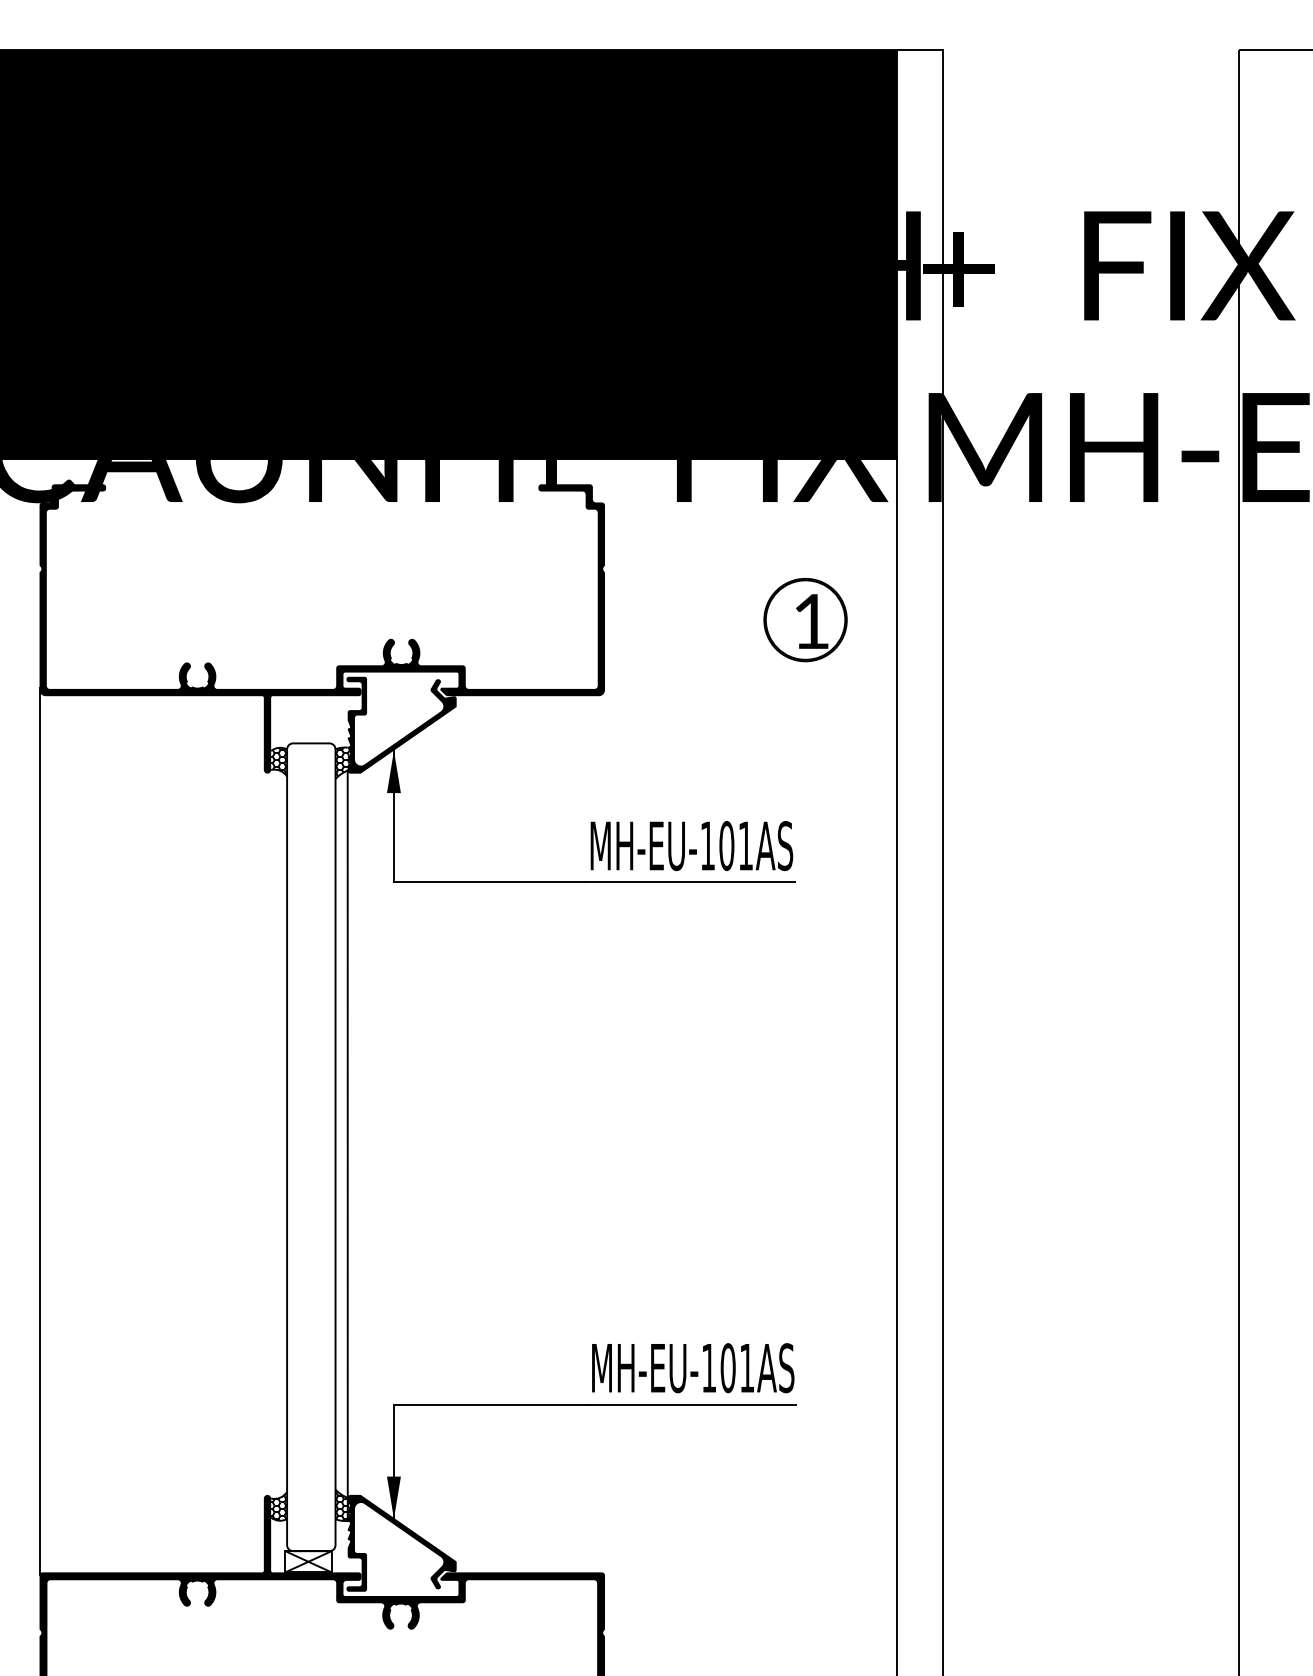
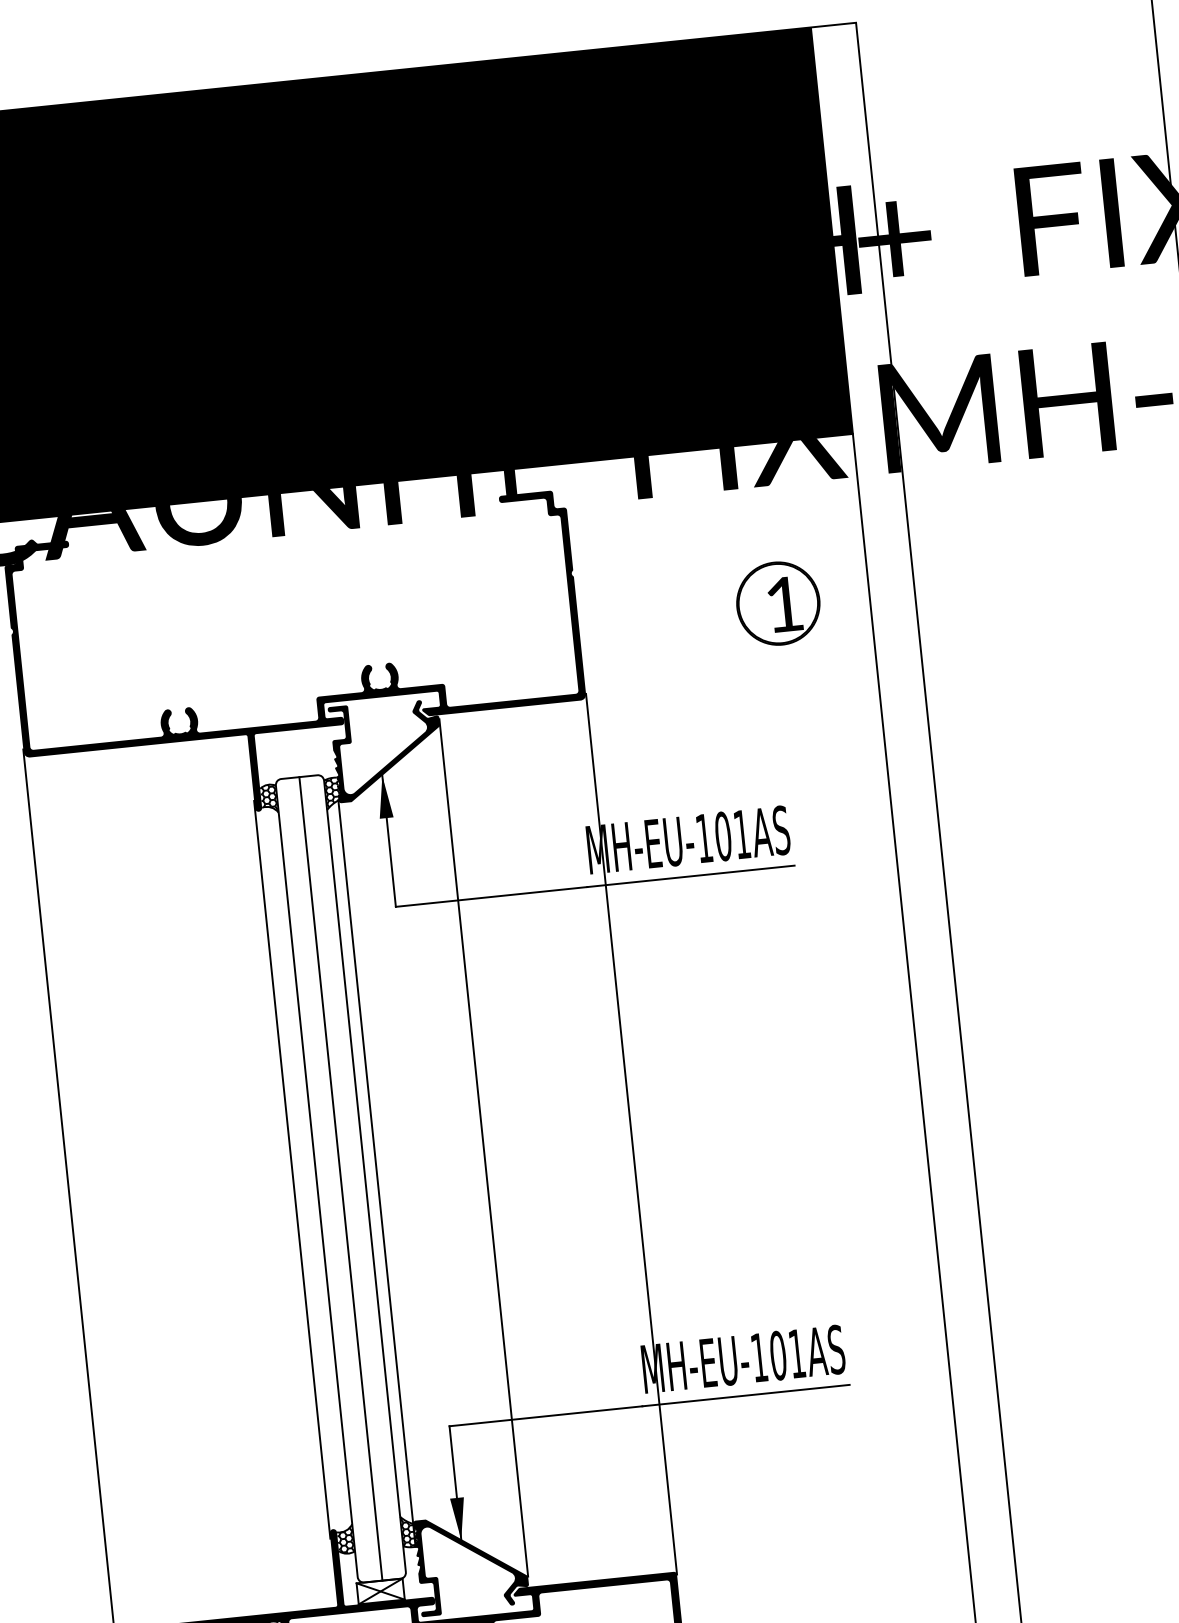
line: (456, 1131) -> (483, 1148), added
line: (605, 1132) -> (632, 1133), added
line: (263, 1133) -> (291, 1170), added
line: (311, 1147) -> (341, 1179), added

